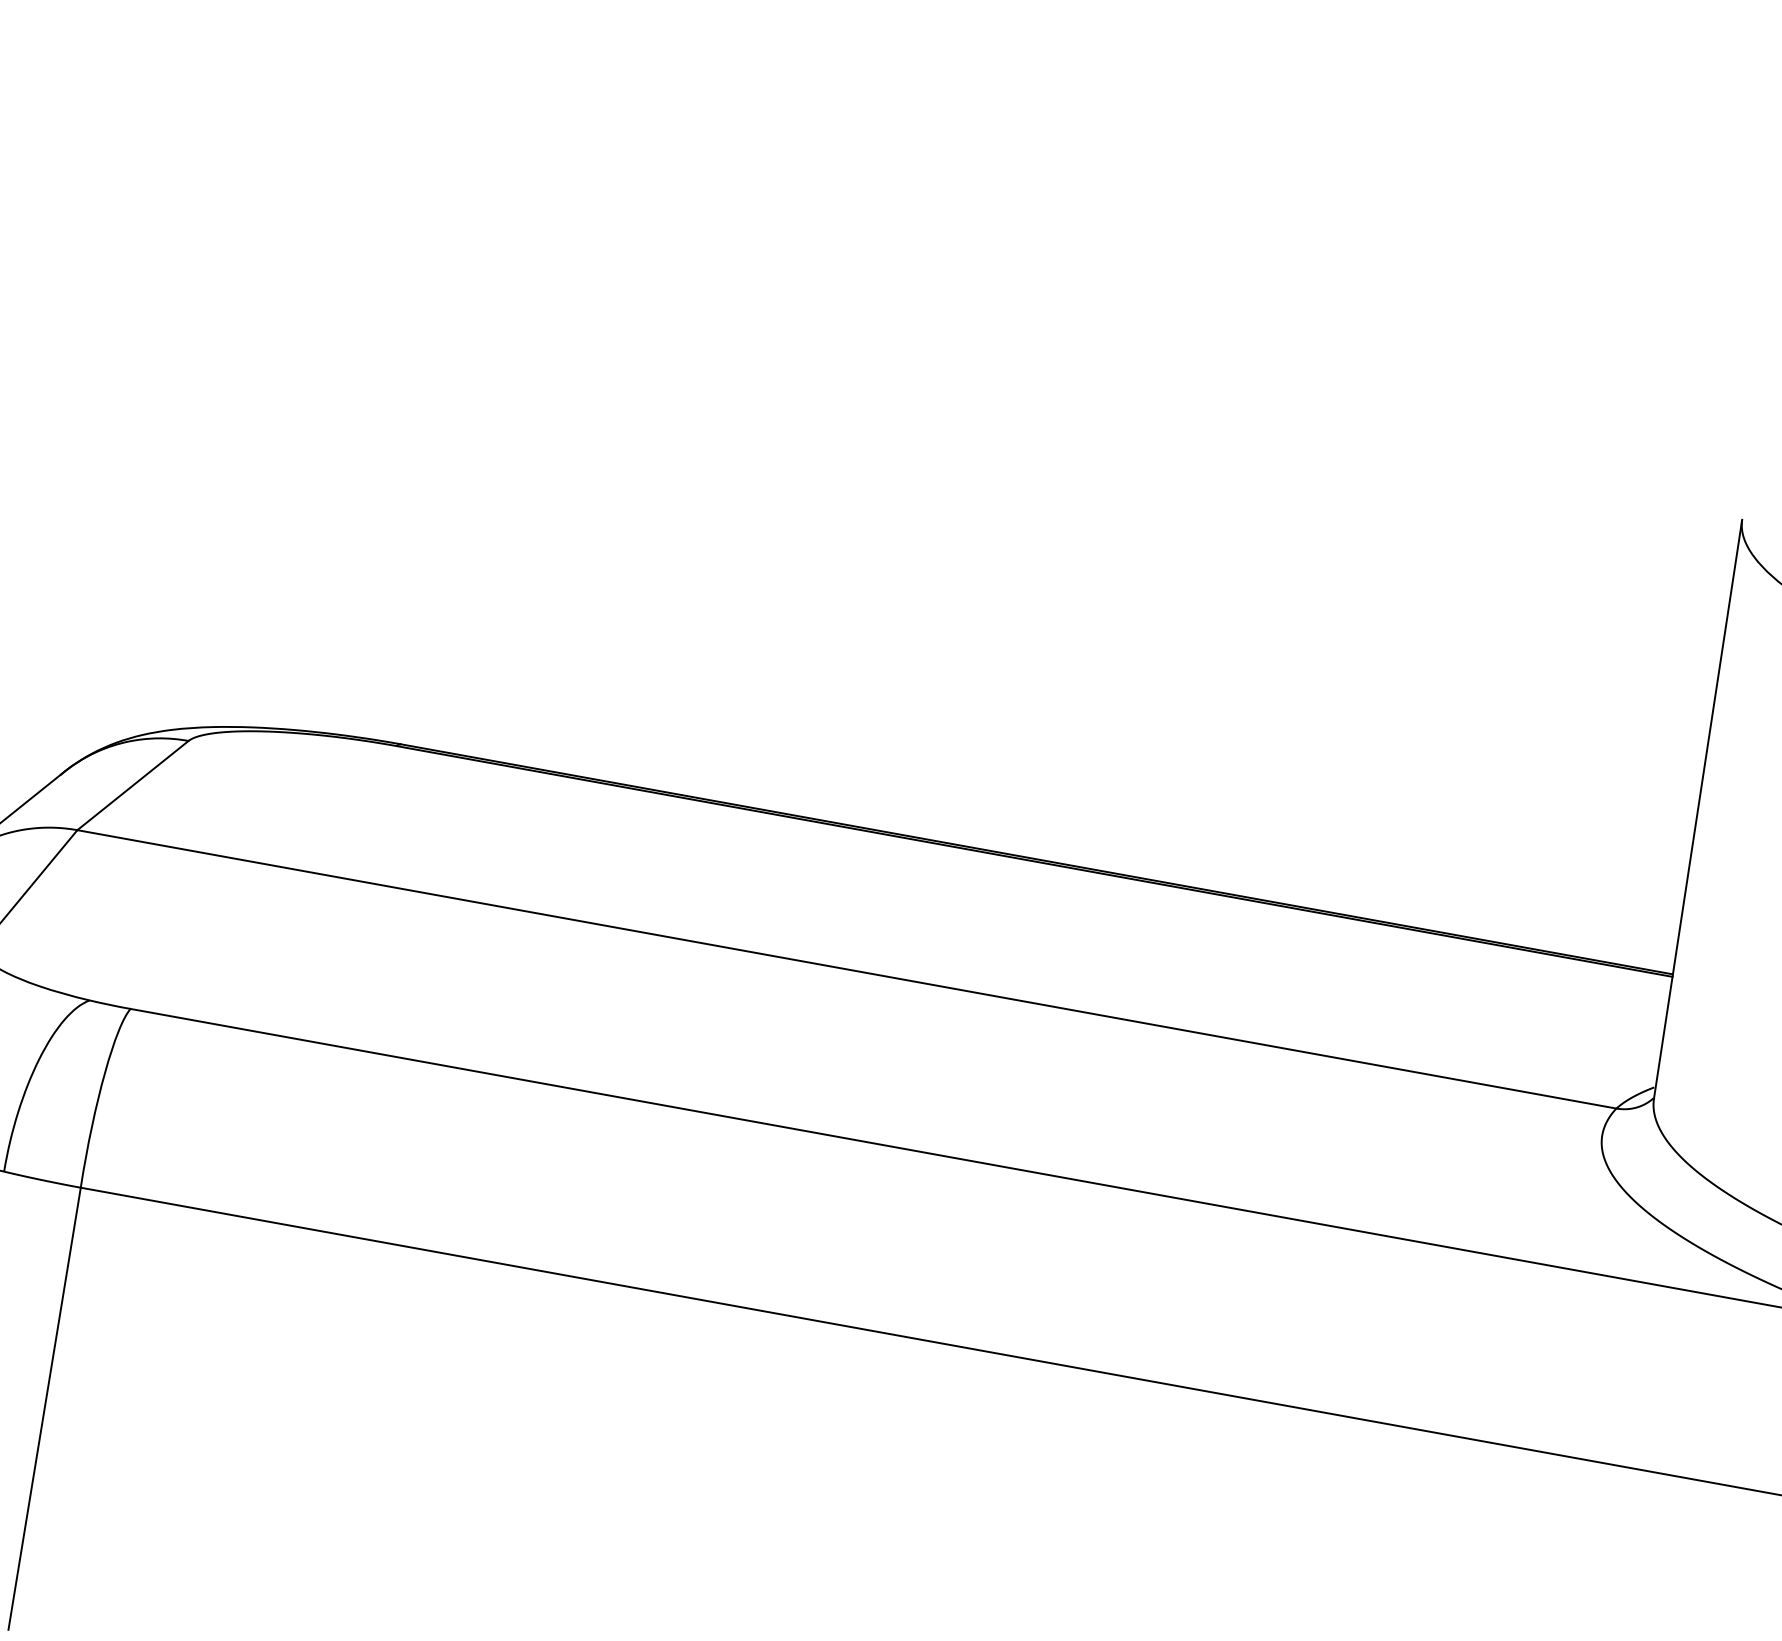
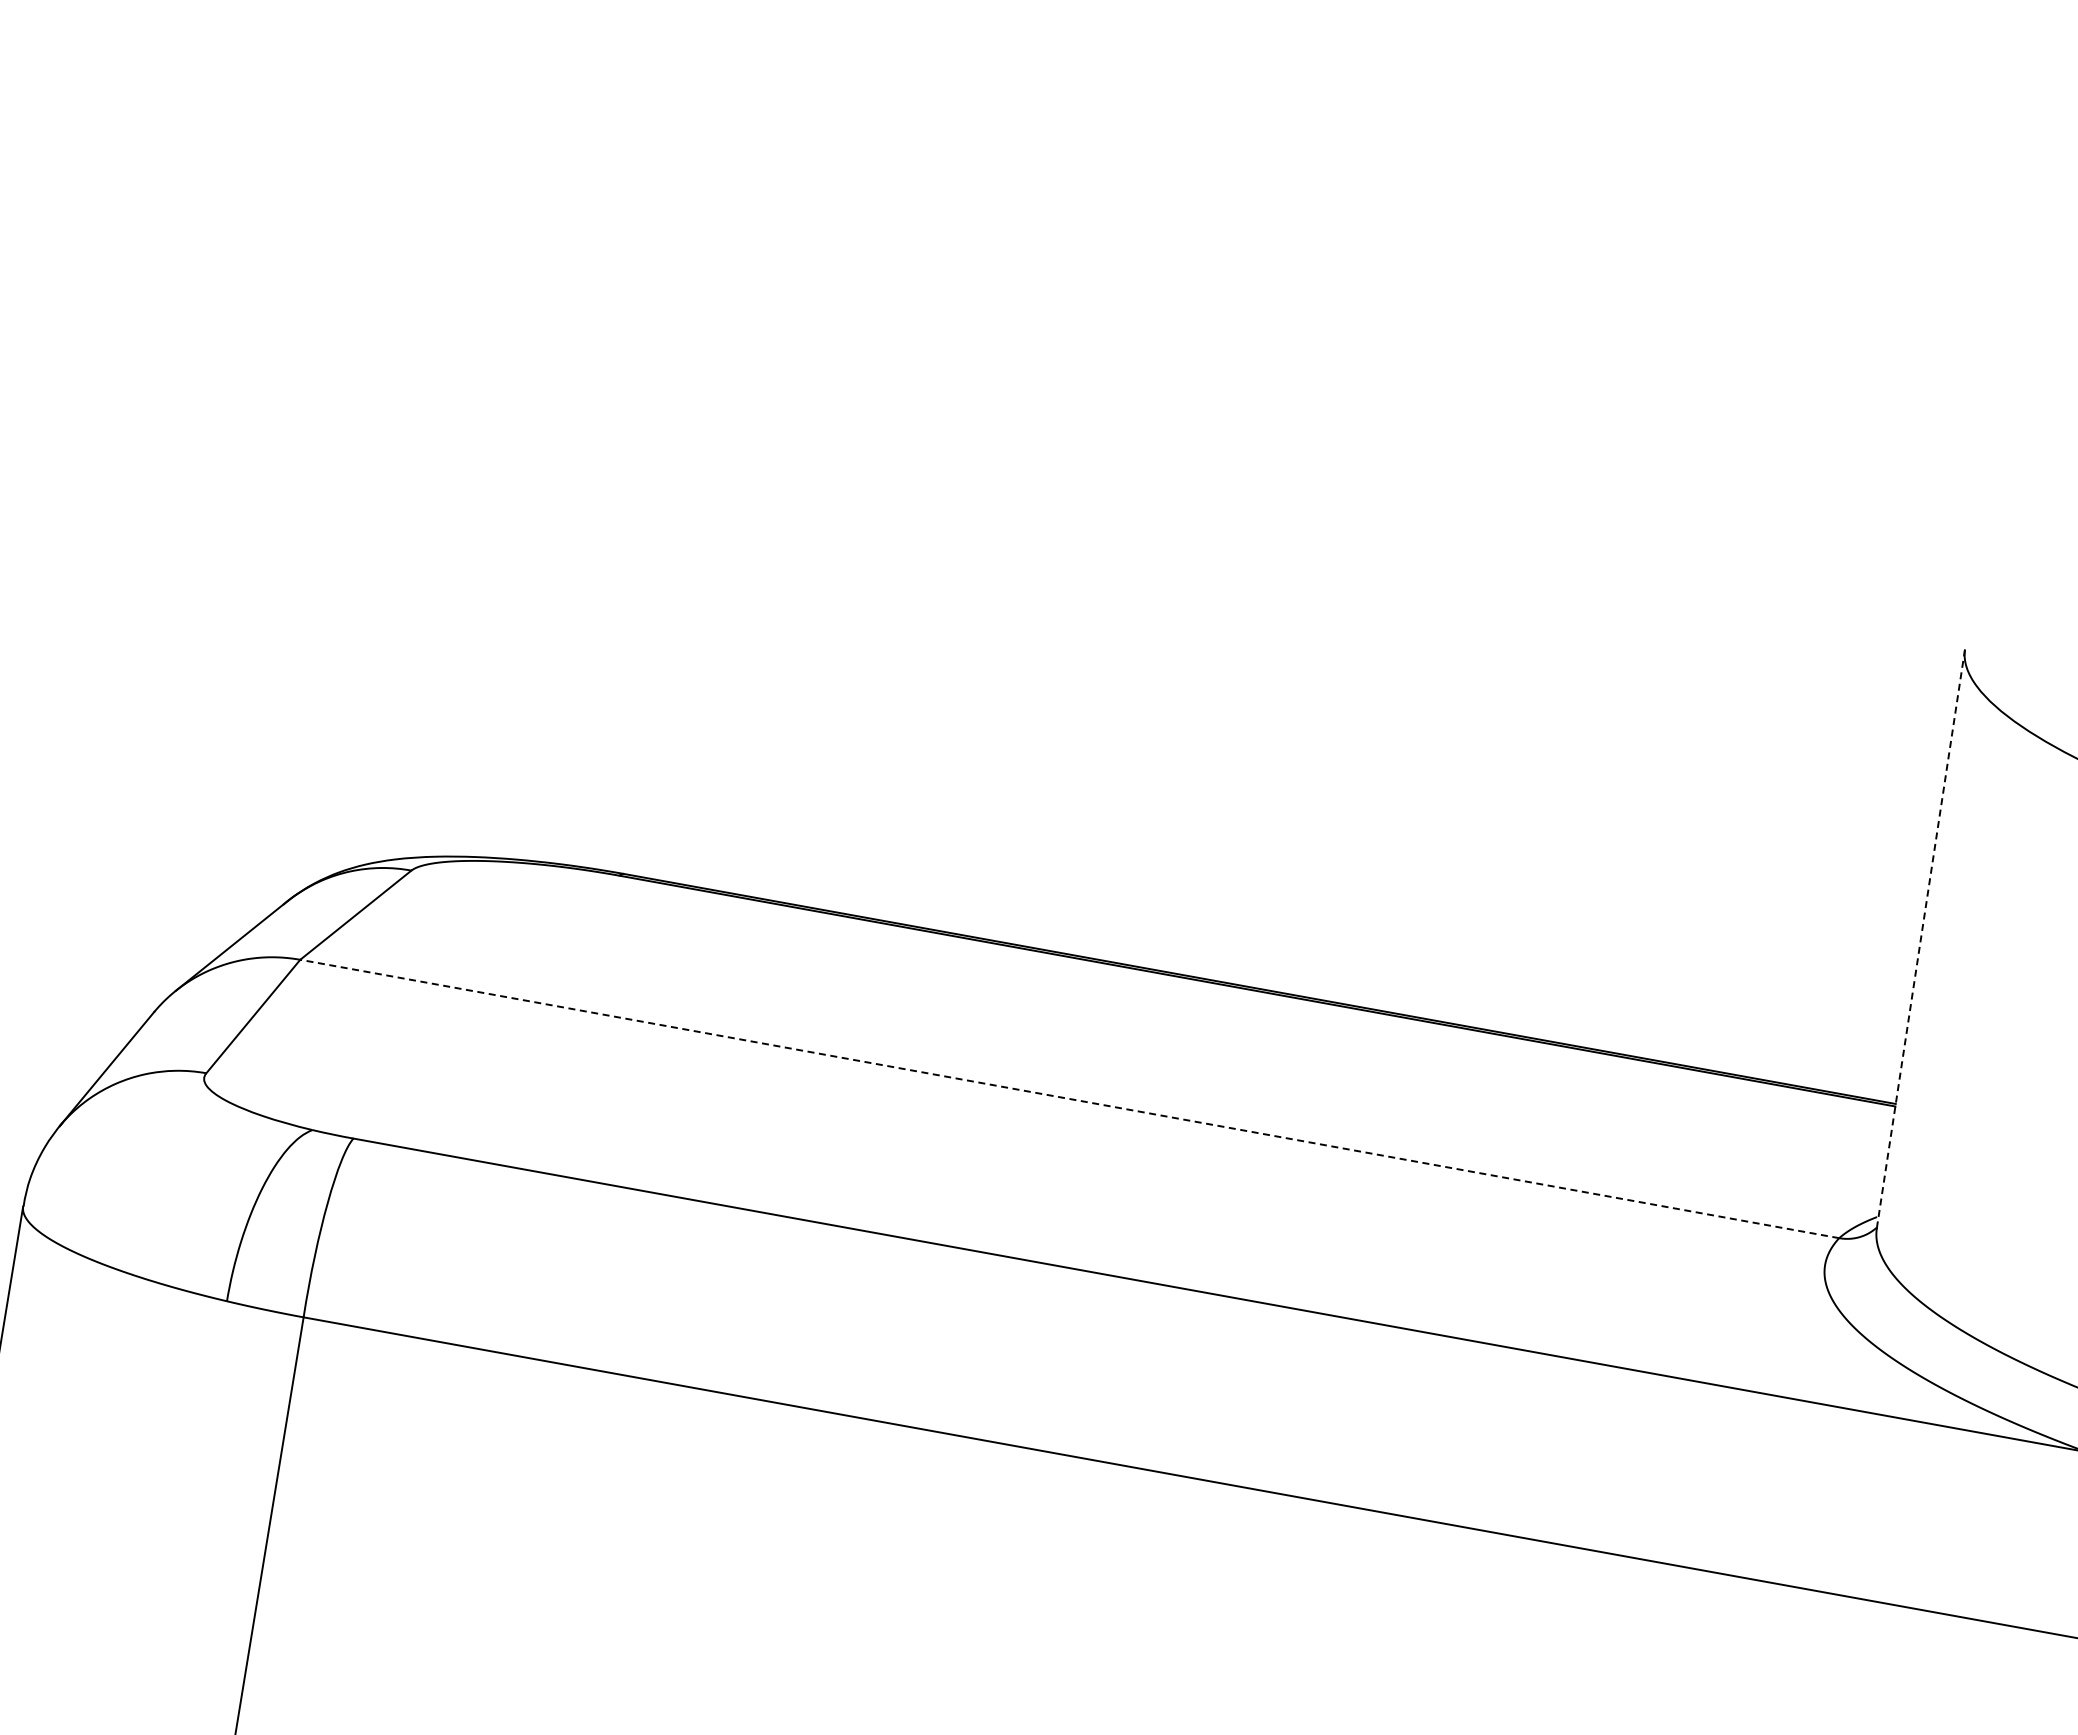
line: (1697, 808) -> (1920, 938), solid -> dashed
line: (846, 968) -> (1069, 1098), solid -> dashed

